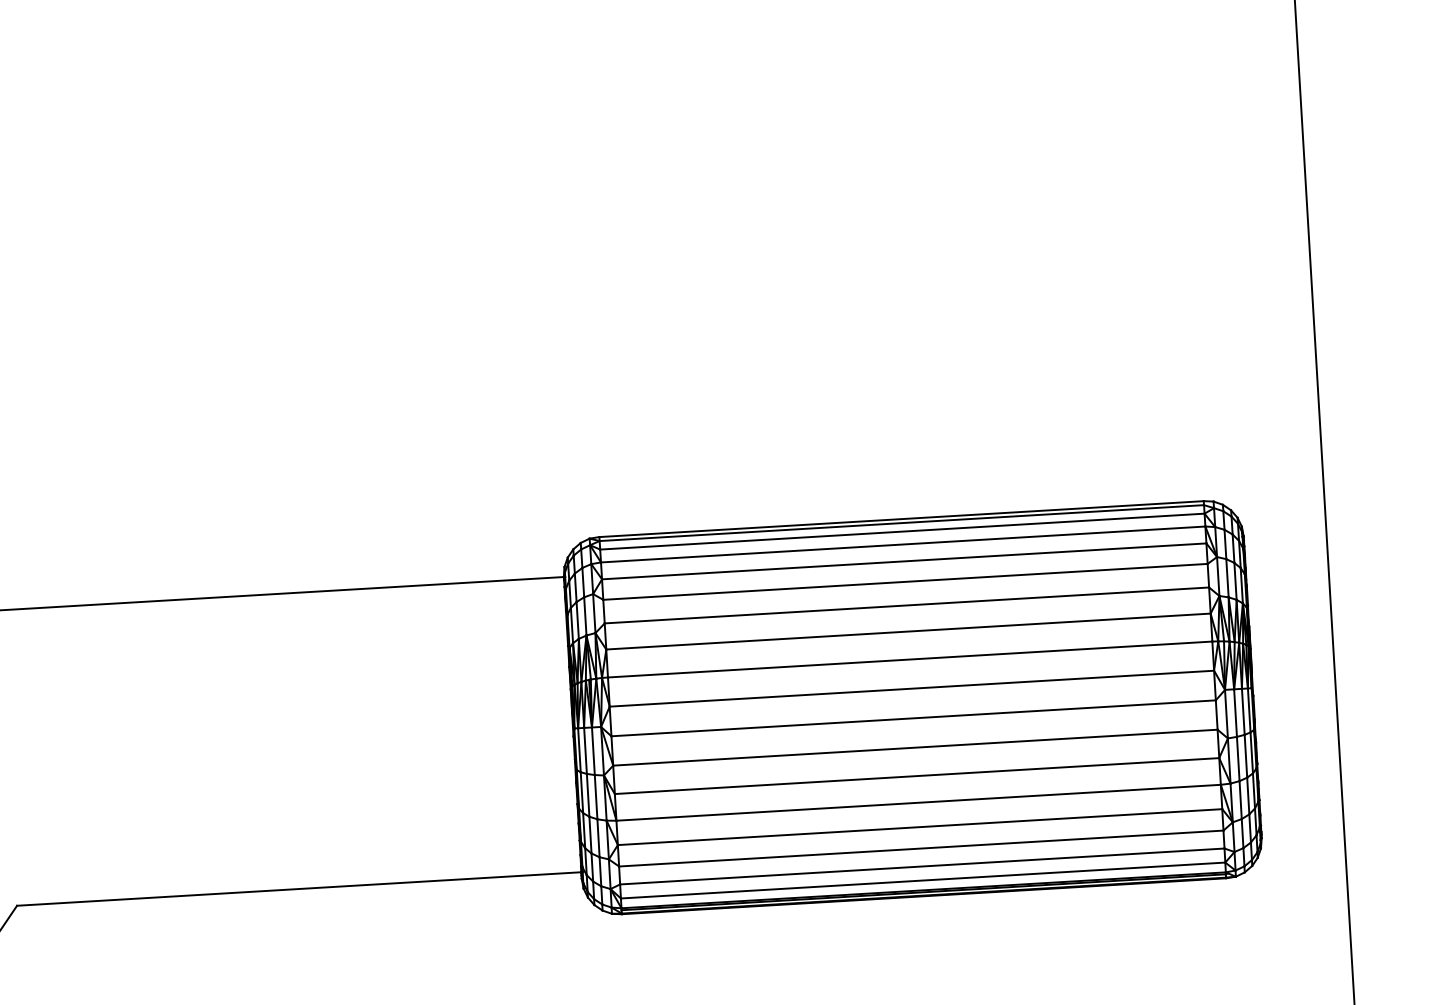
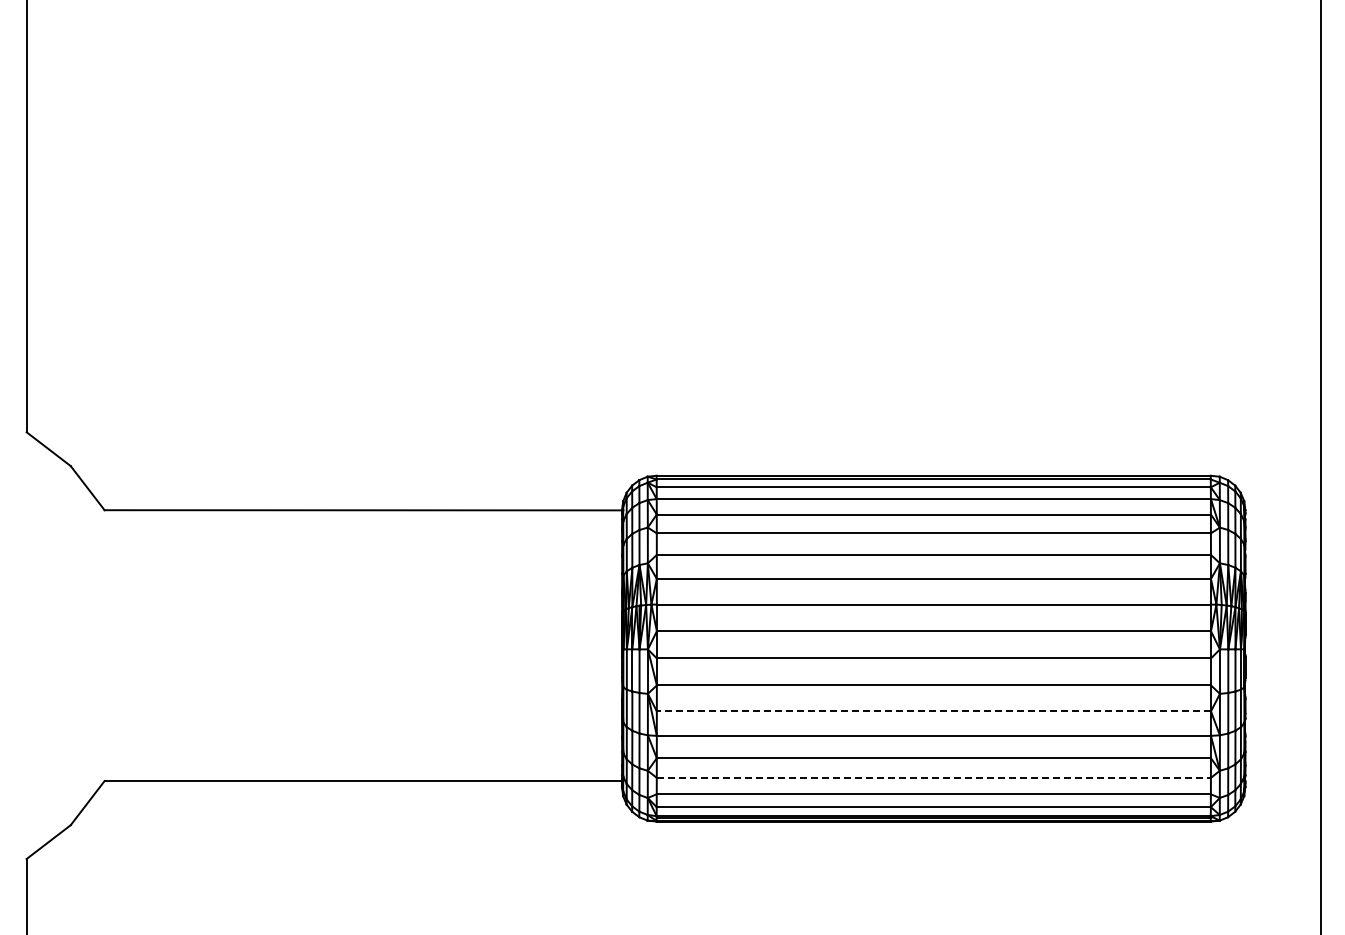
line: (916, 776) -> (933, 711), solid -> dashed
line: (921, 848) -> (934, 777), solid -> dashed

